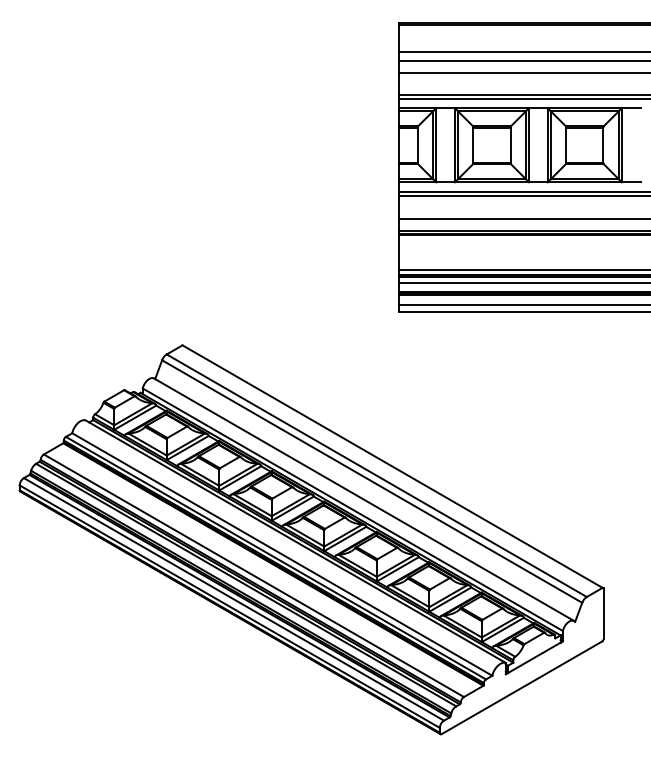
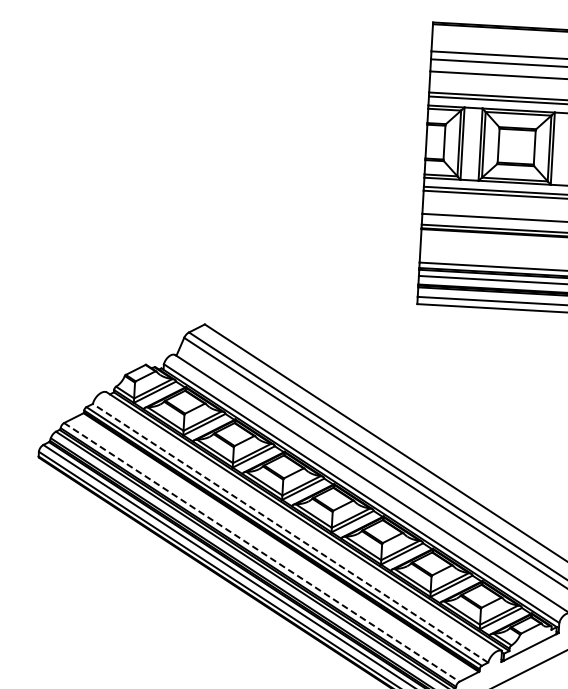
line: (282, 554) -> (290, 533), solid -> dashed
line: (253, 575) -> (261, 552), solid -> dashed

